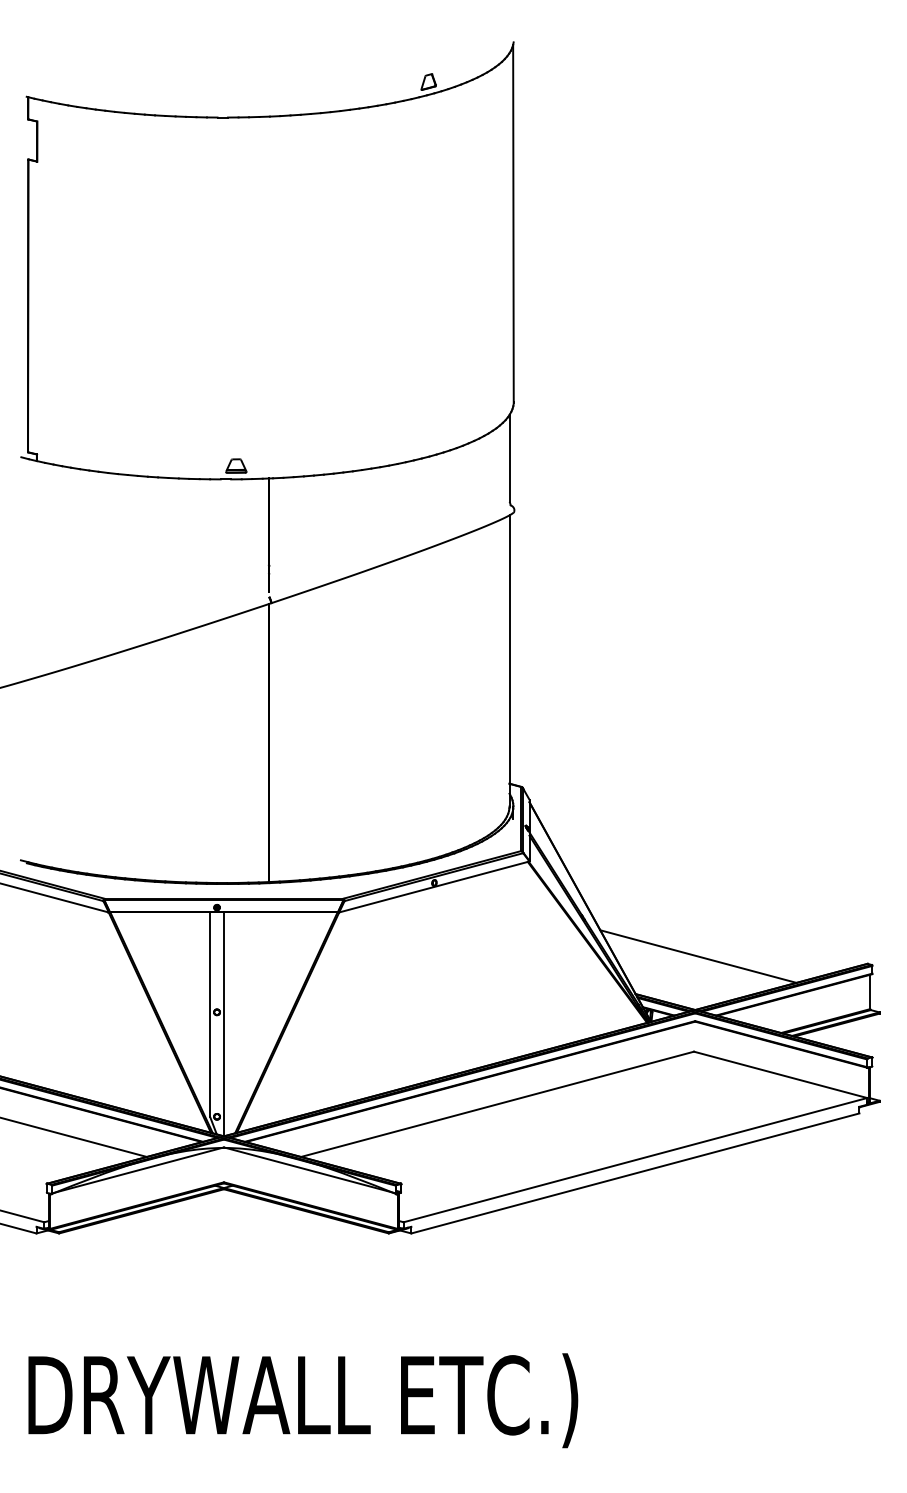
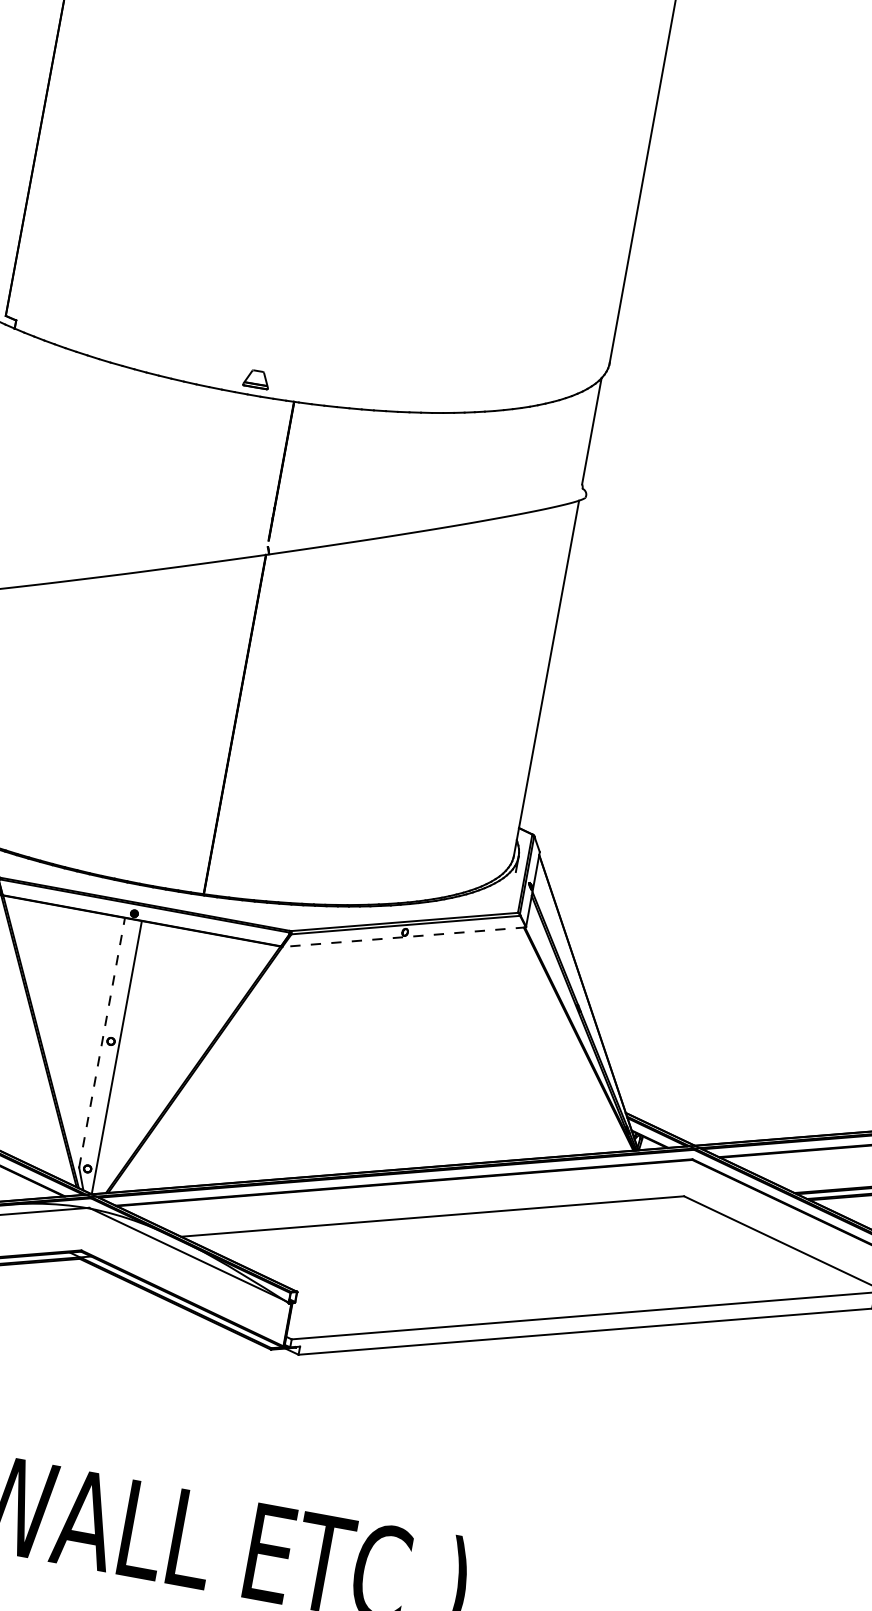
line: (434, 886) -> (404, 936), solid -> dashed
line: (698, 956) -> (710, 1081), removed
line: (210, 1014) -> (102, 1042), solid -> dashed

